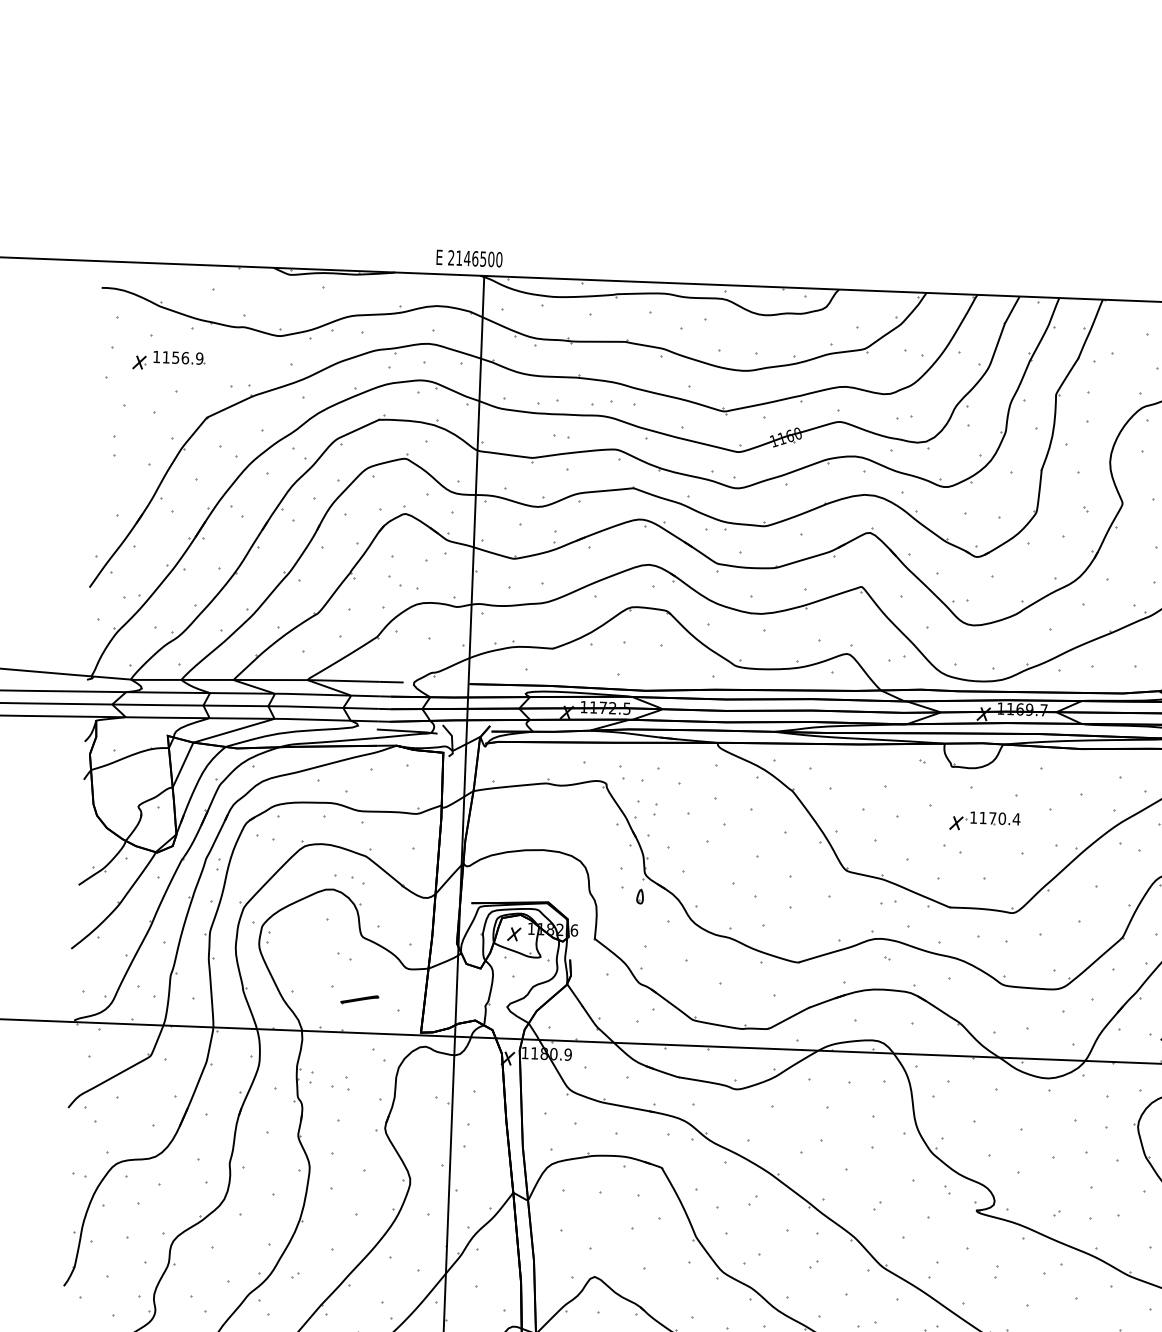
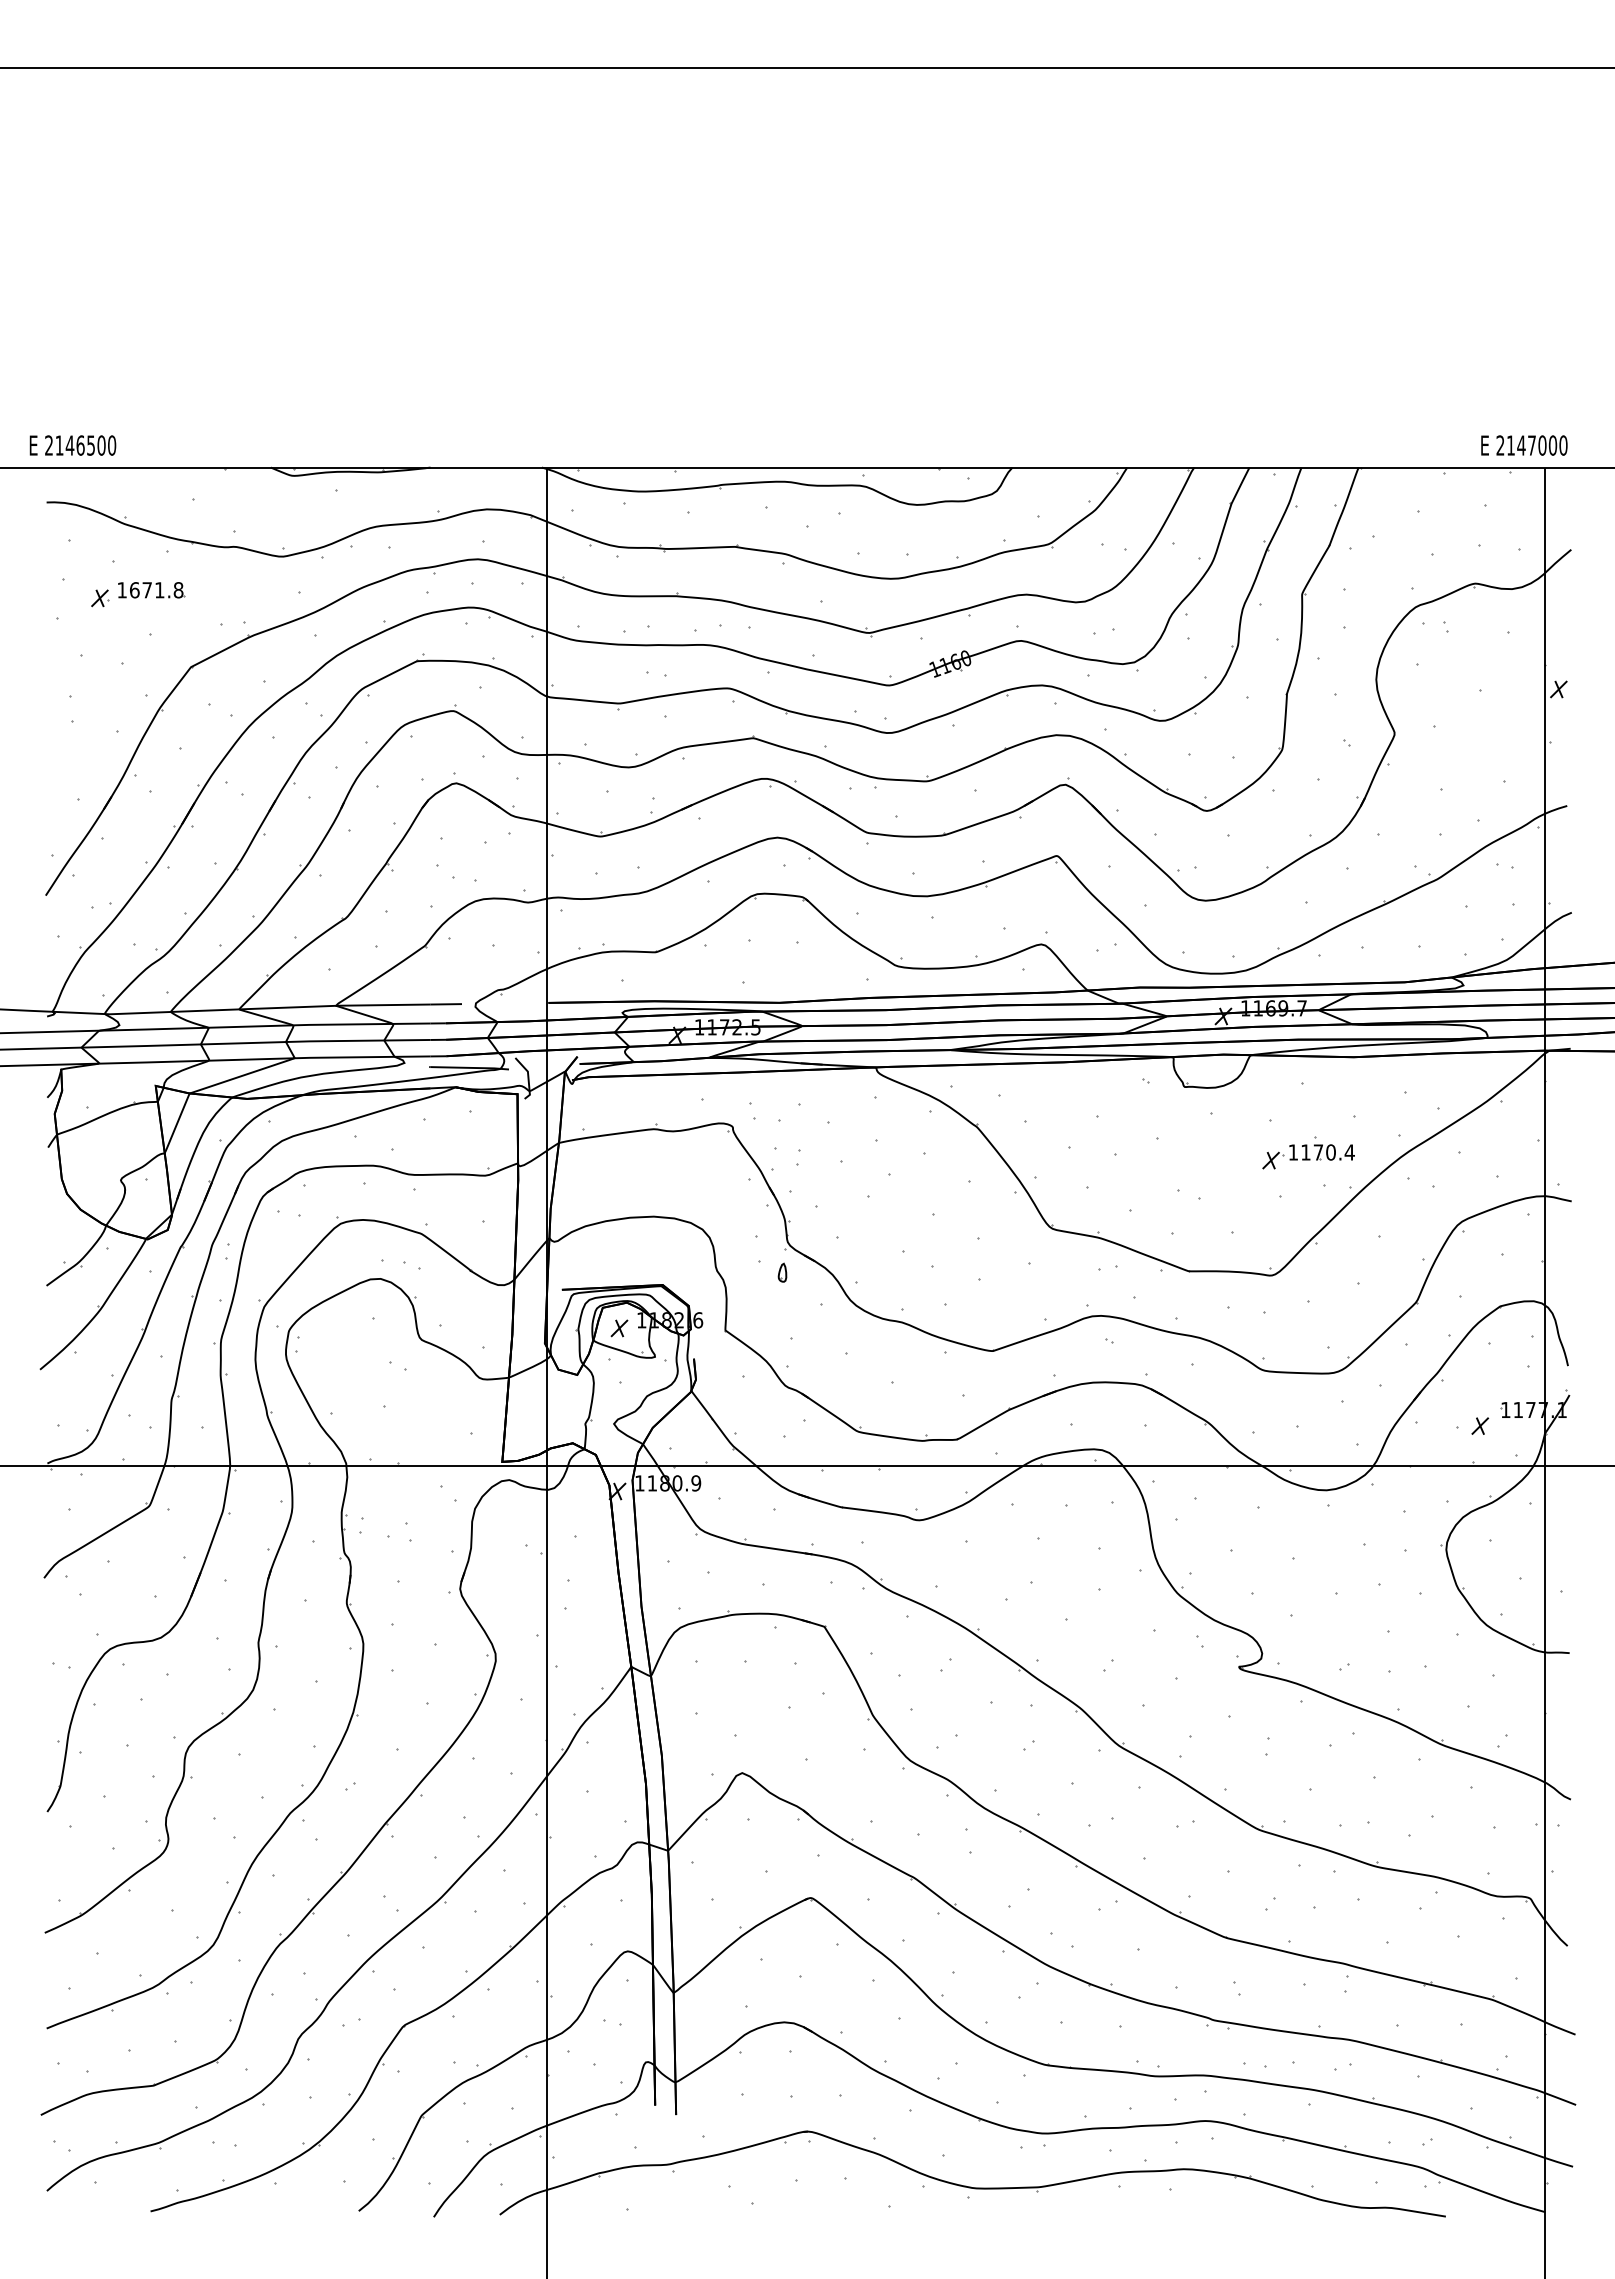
text: (469, 258) -> (72, 445), moved
text: (182, 358) -> (156, 590), 1156.9 -> 1671.8
part: (985, 821) -> (1308, 1156), moved
part: (359, 999) -> (420, 1421), removed

